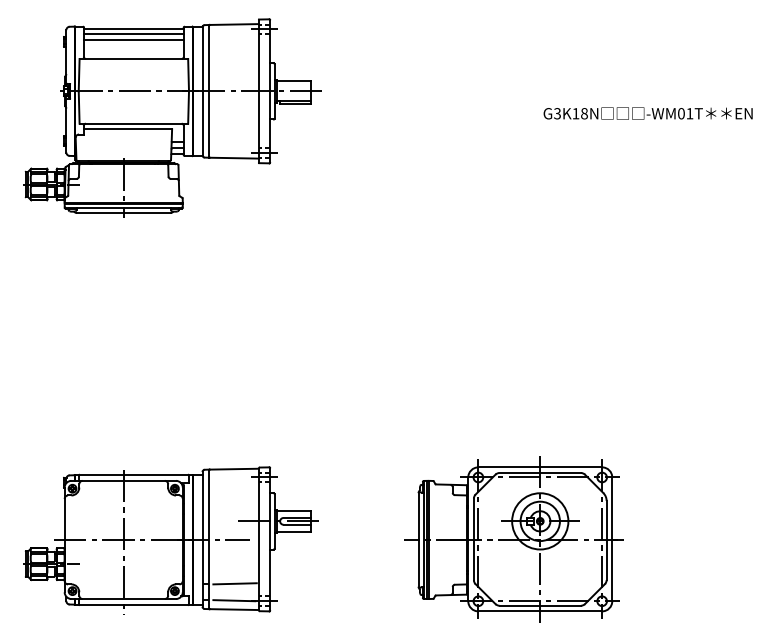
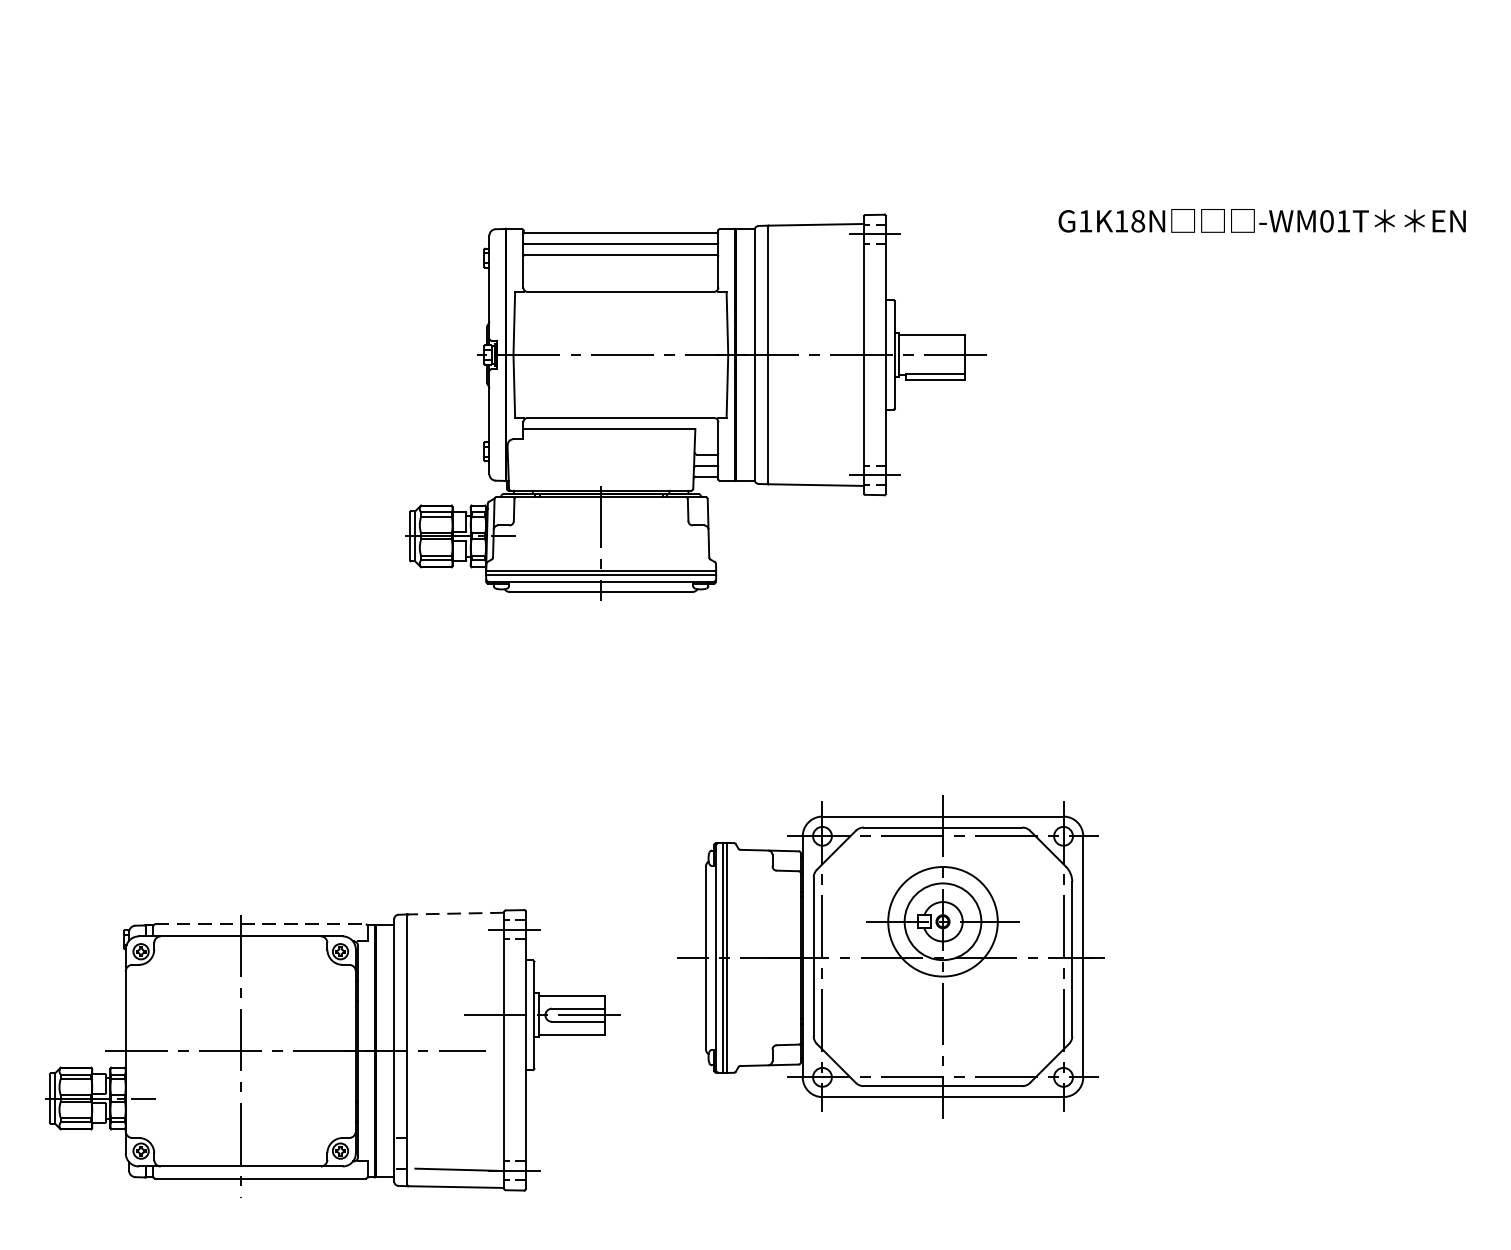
text: (557, 113) -> (1085, 220), G3K18N -> G1K18N
part: (172, 117) -> (696, 405), moved
line: (233, 469) -> (454, 914), solid -> dashed
line: (134, 474) -> (261, 923), solid -> dashed
part: (513, 539) -> (890, 957), moved
line: (234, 583) -> (456, 1136), removed

